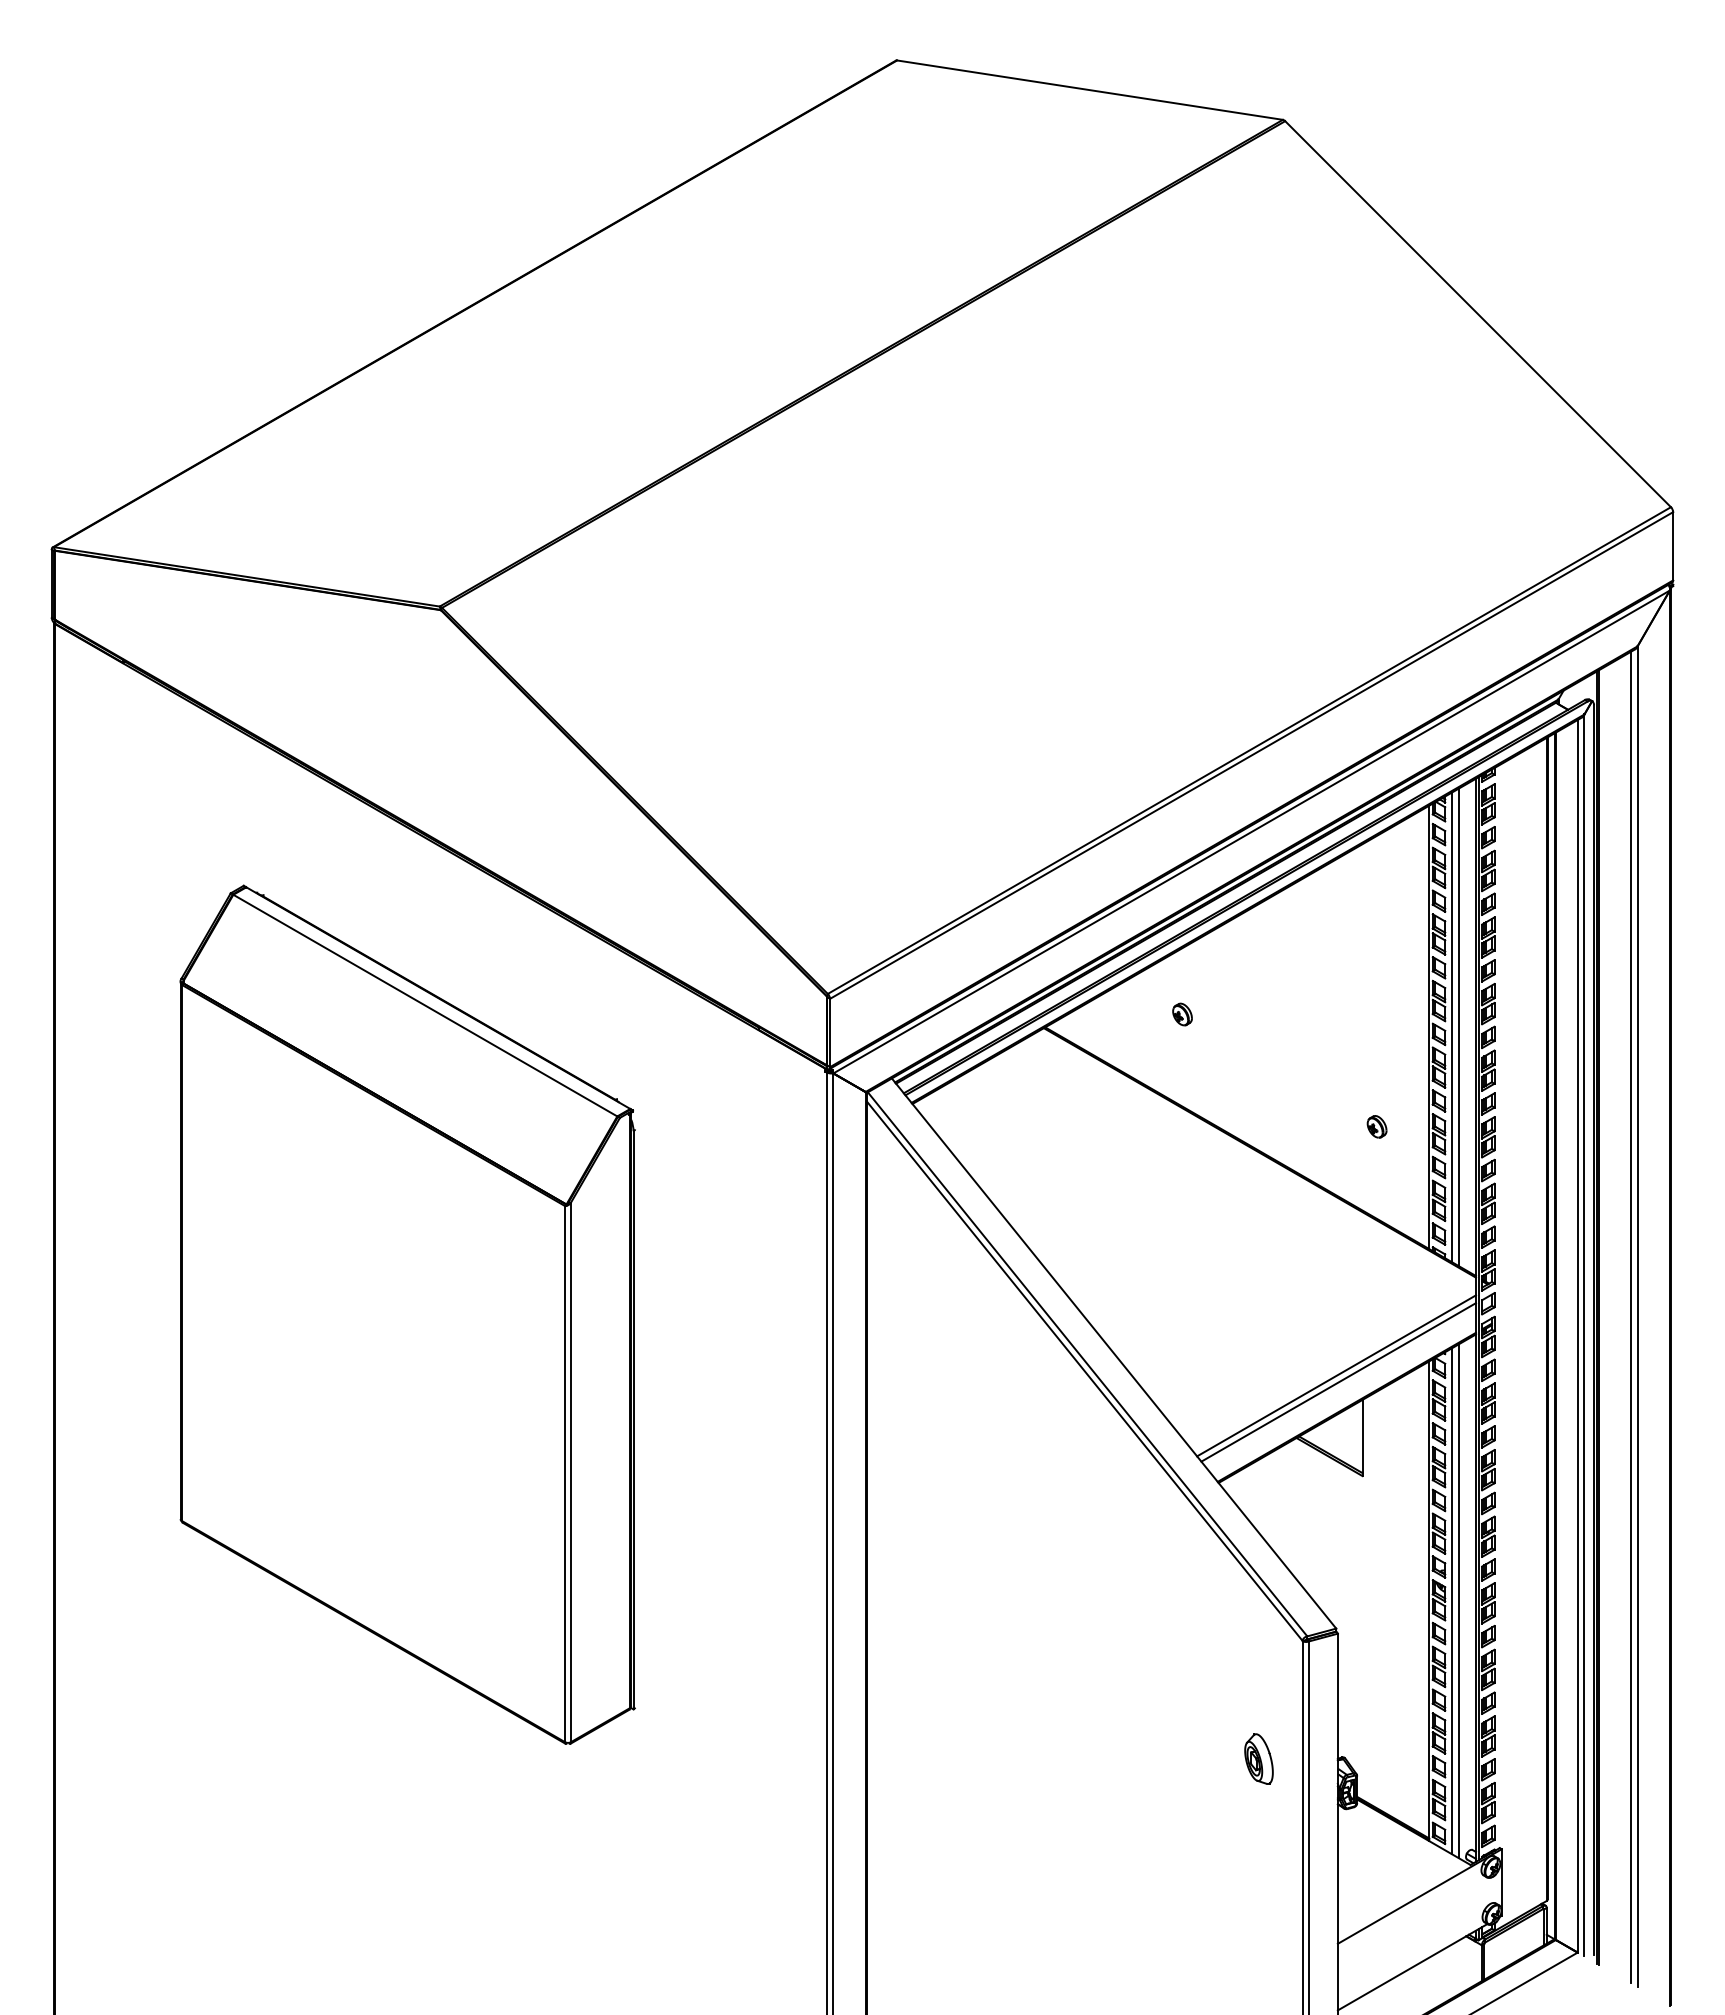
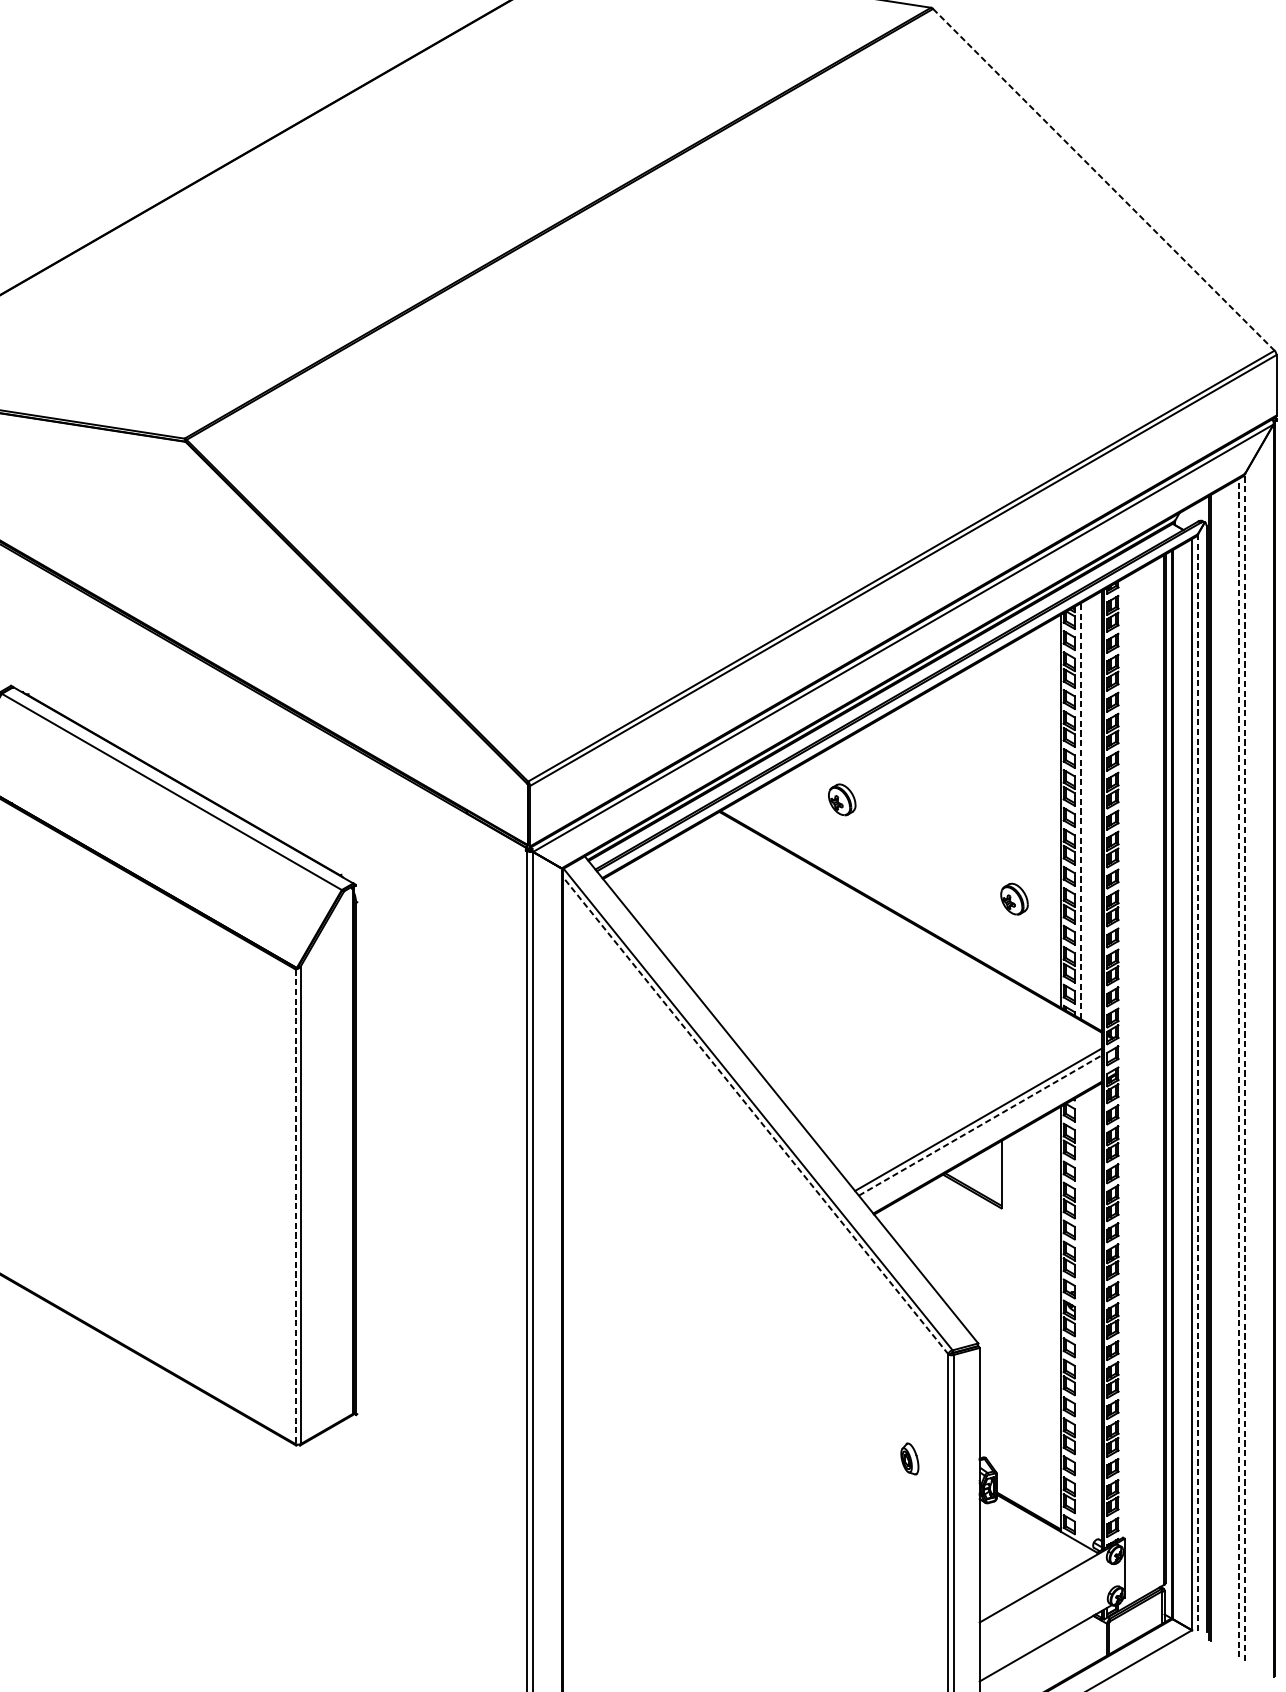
line: (1478, 314) -> (1104, 180), solid -> dashed
part: (1182, 1014) -> (842, 799), size x1.6
line: (1451, 1027) -> (1080, 811), solid -> dashed
line: (1458, 1027) -> (1086, 811), removed
part: (1376, 1126) -> (1013, 898), size x1.6
line: (1637, 1316) -> (1244, 1067), solid -> dashed
line: (1630, 1317) -> (1238, 1068), solid -> dashed
line: (1584, 1335) -> (1198, 1083), solid -> dashed
line: (1084, 1371) -> (755, 1115), solid -> dashed
line: (1338, 1382) -> (980, 1125), solid -> dashed
line: (565, 1474) -> (295, 1207), solid -> dashed
line: (1451, 1601) -> (1080, 1319), removed
line: (1458, 1601) -> (1086, 1319), removed
part: (1258, 1758) -> (909, 1458), size x0.7

